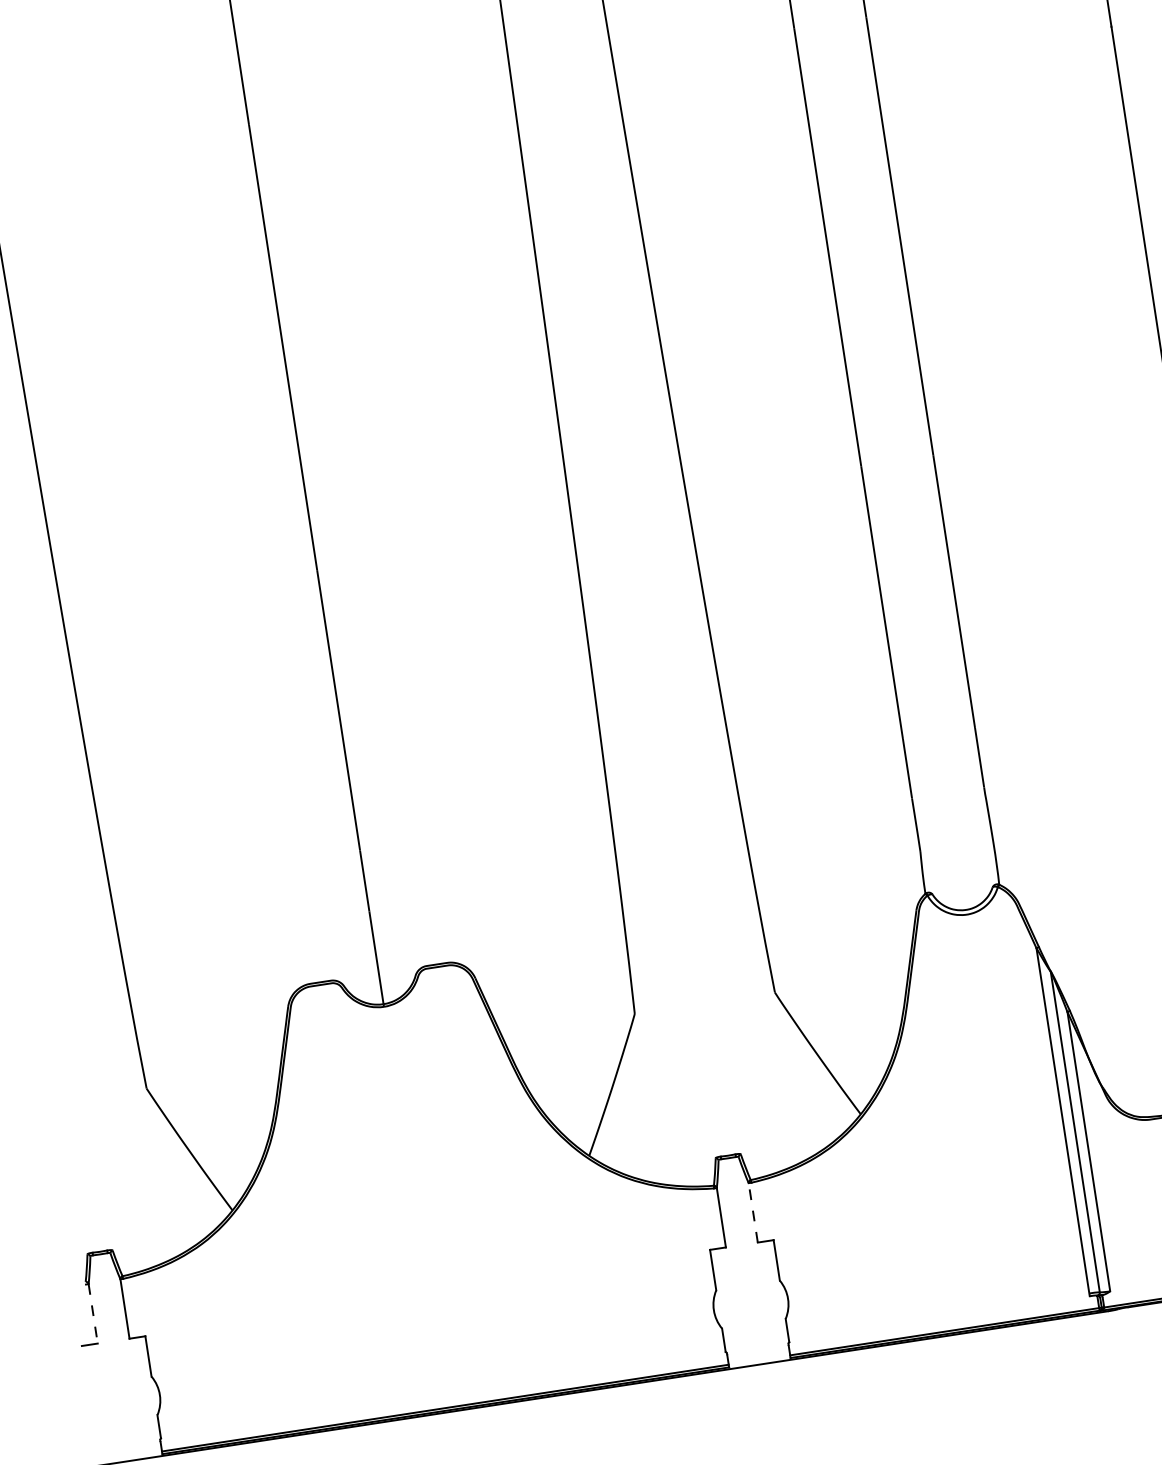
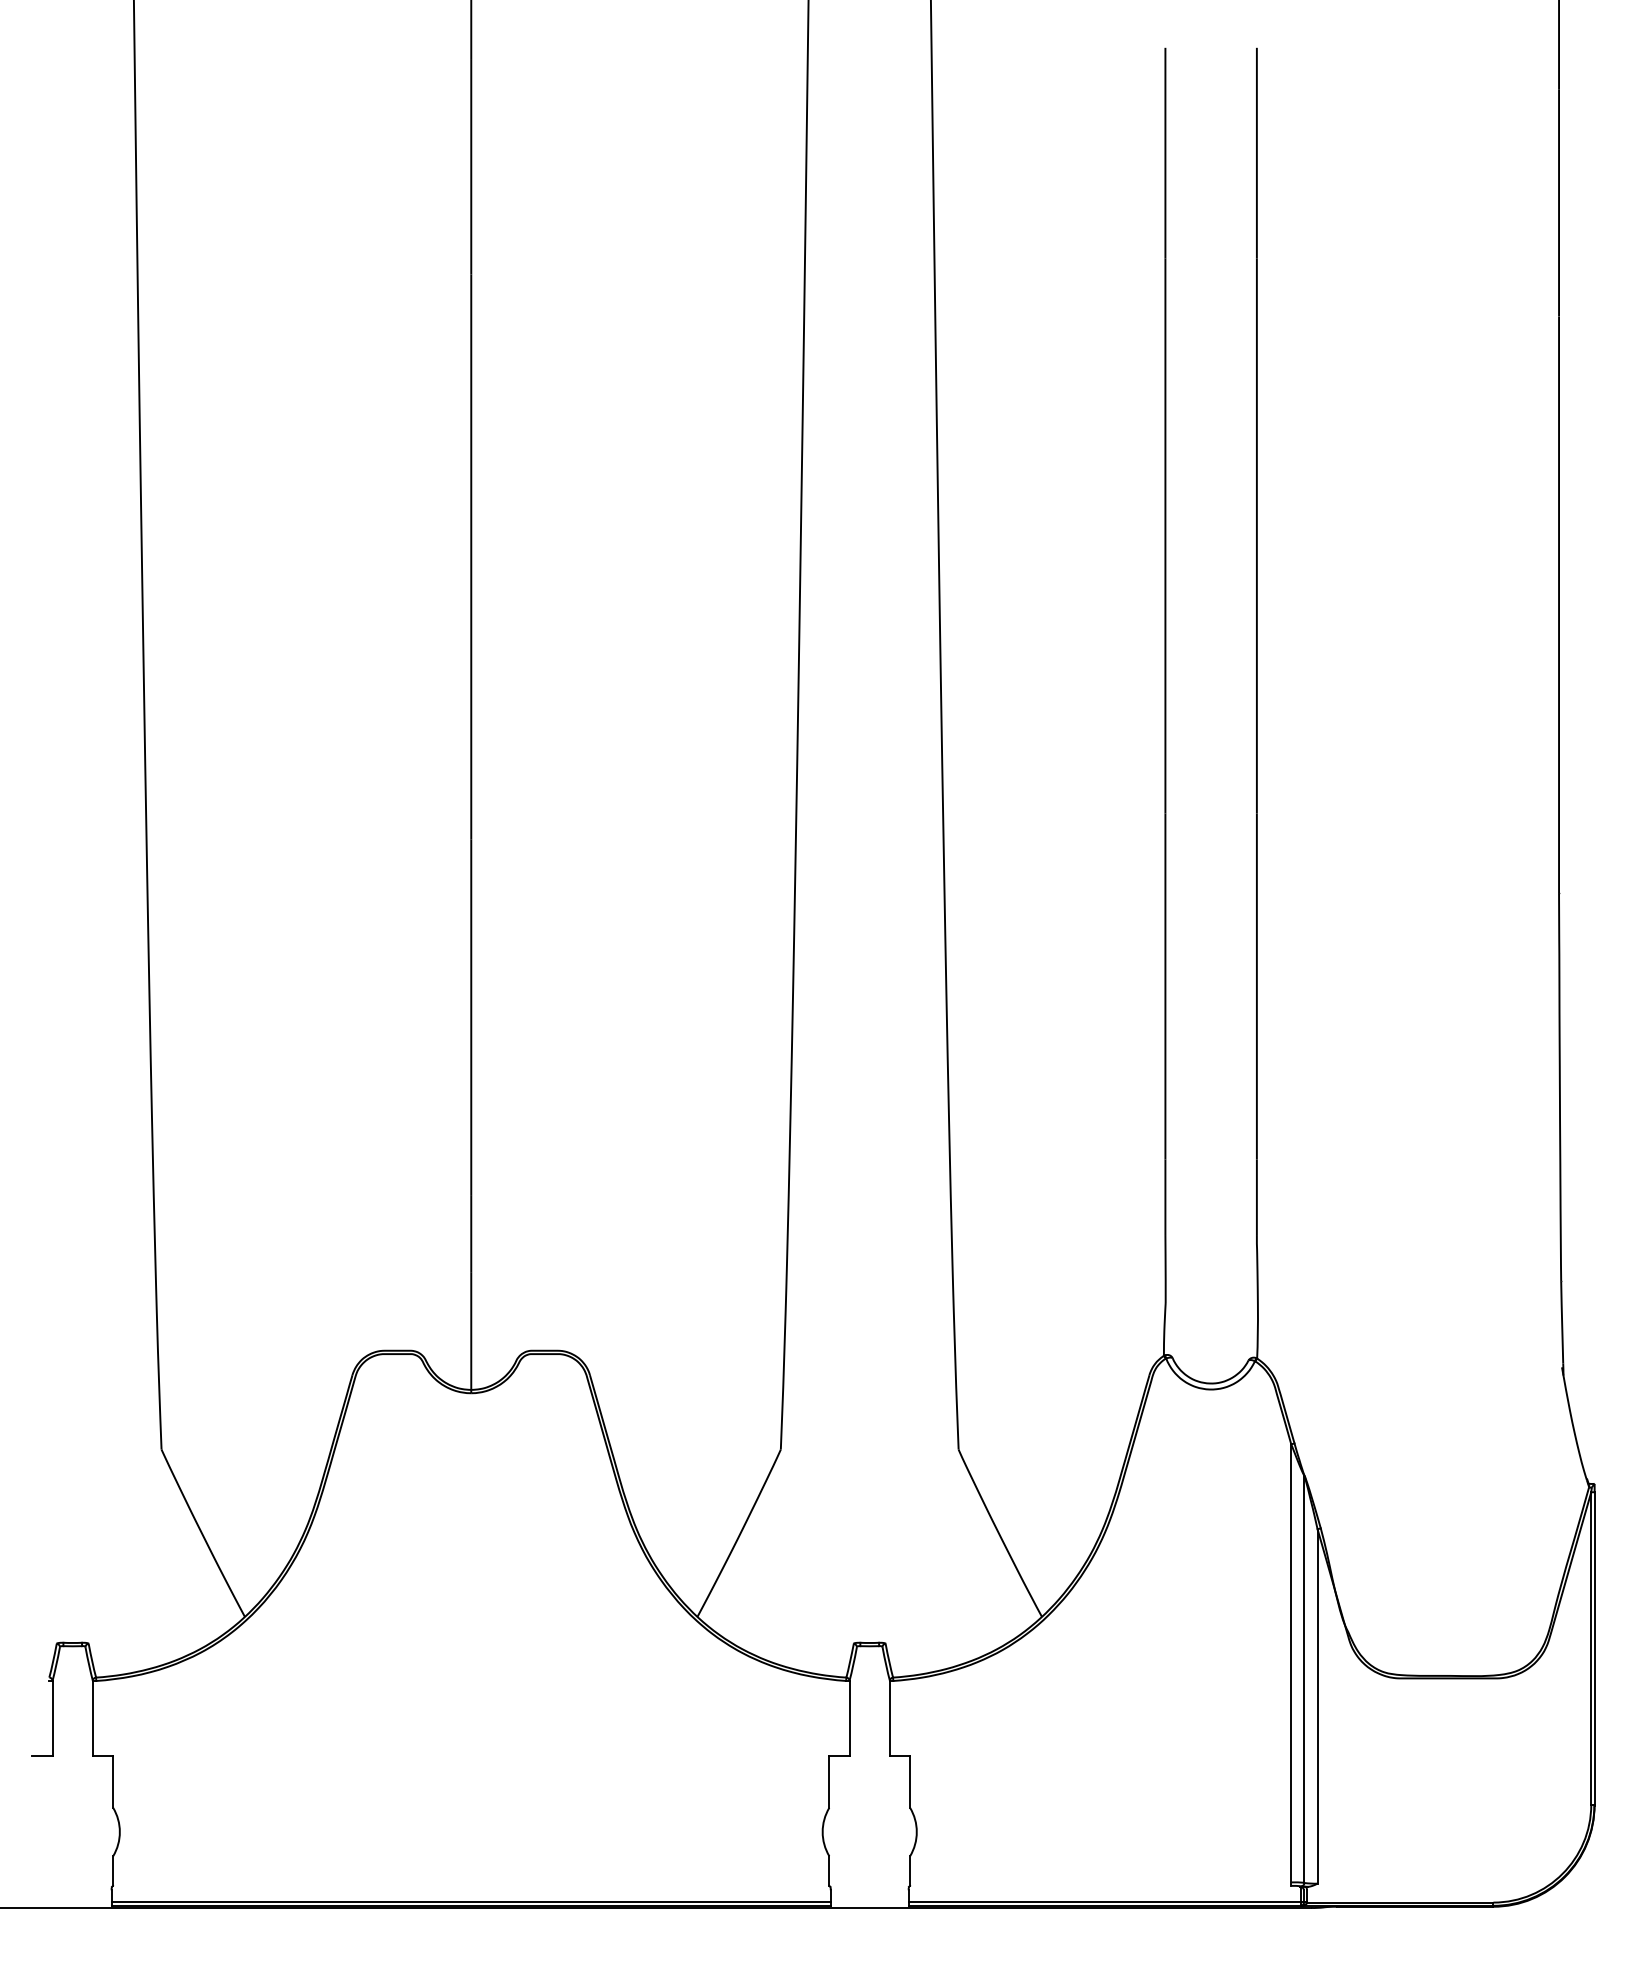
line: (752, 1212) -> (889, 1718), dashed -> solid
line: (93, 1313) -> (52, 1718), dashed -> solid

